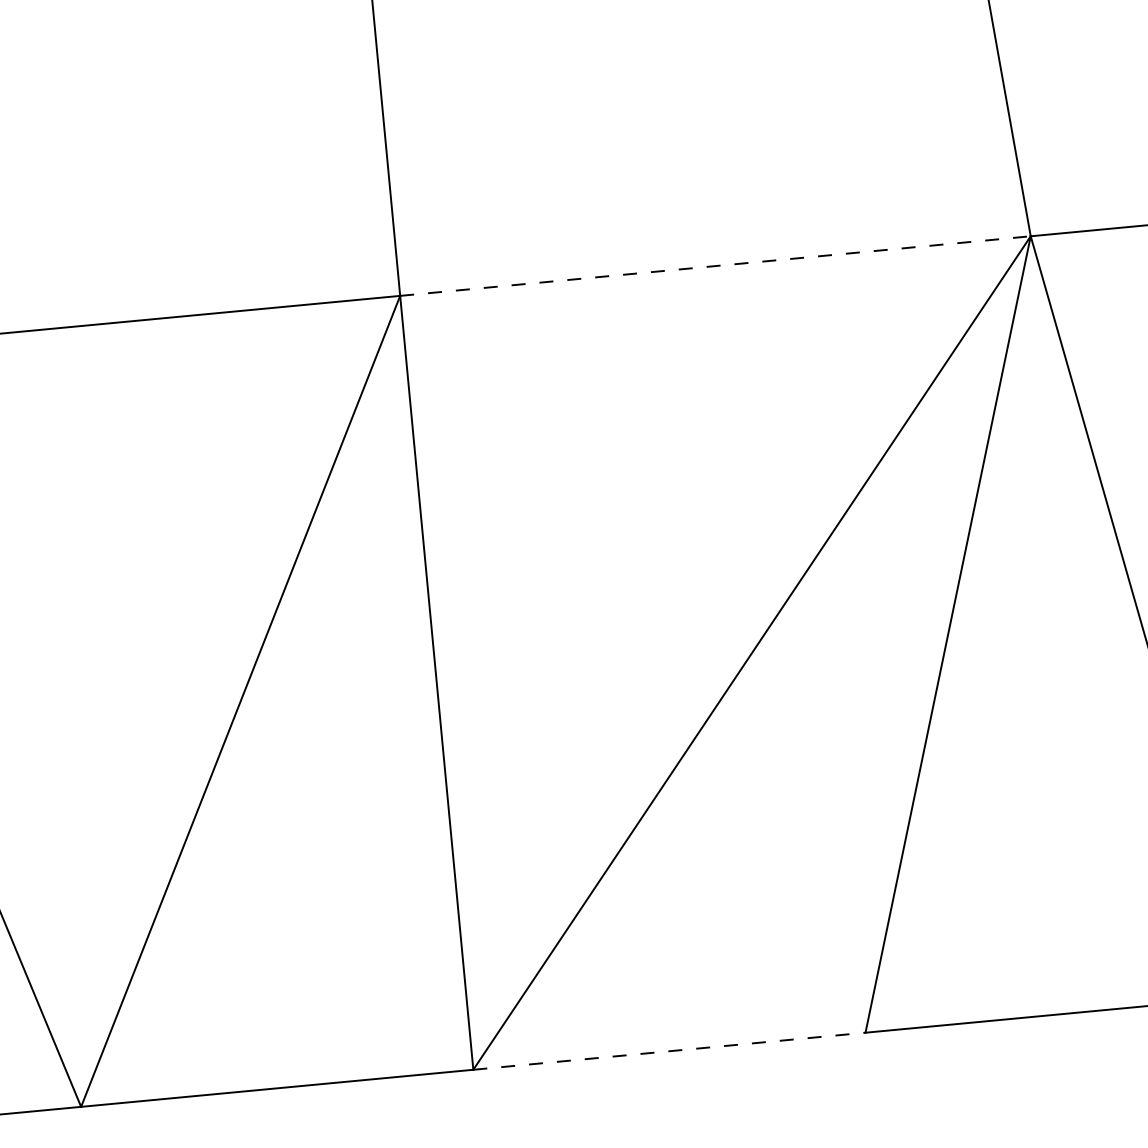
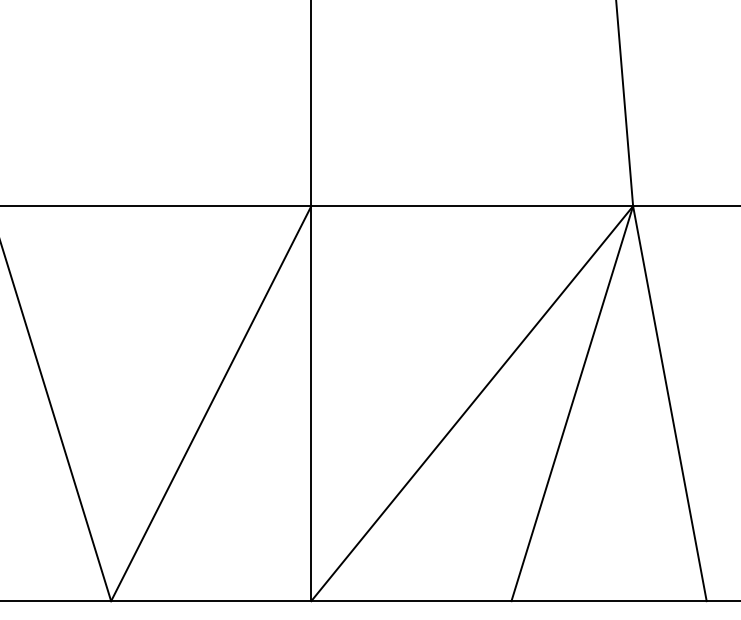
line: (716, 266) -> (472, 206), dashed -> solid
line: (669, 1051) -> (411, 601), dashed -> solid

